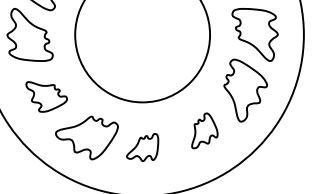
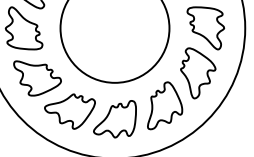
part: (46, 97) -> (37, 78), size x1.43
part: (205, 130) -> (165, 105), size x1.67
part: (142, 147) -> (114, 119), size x1.67

